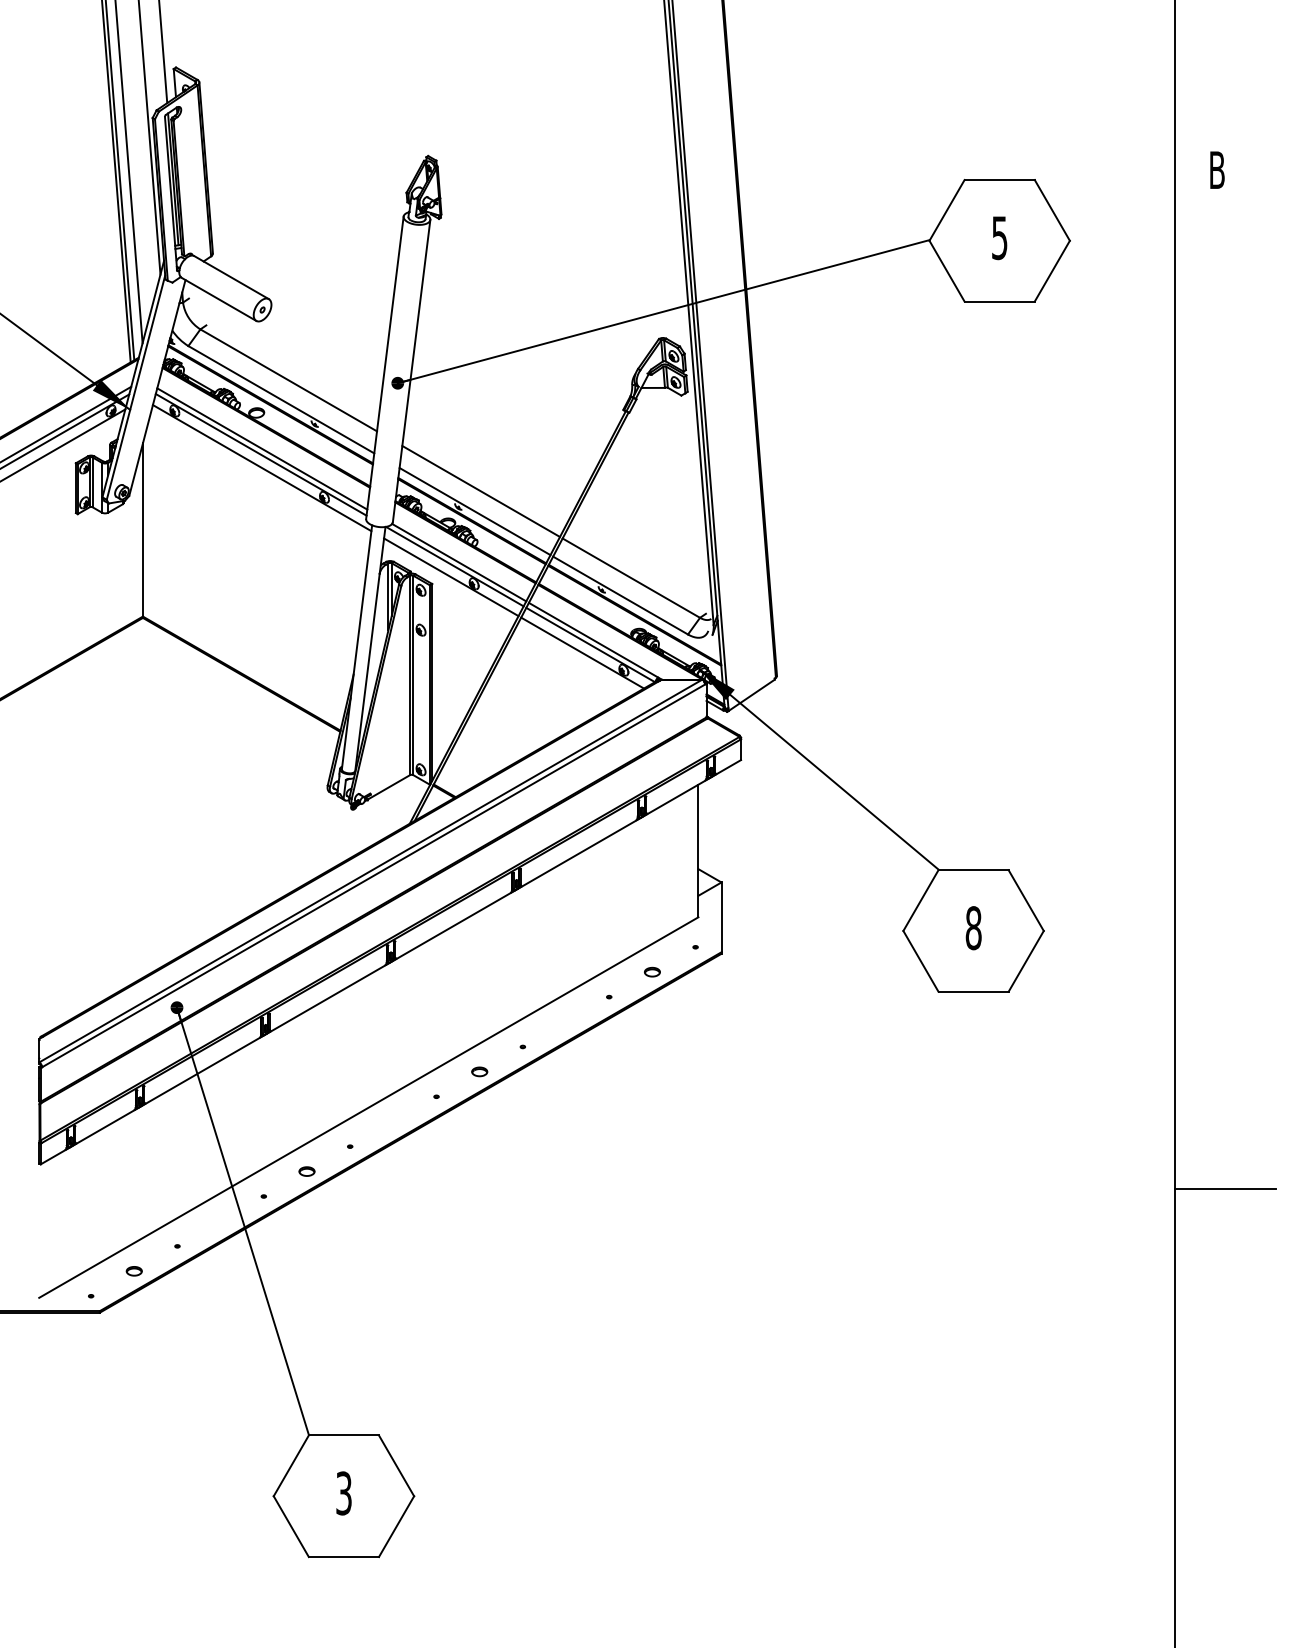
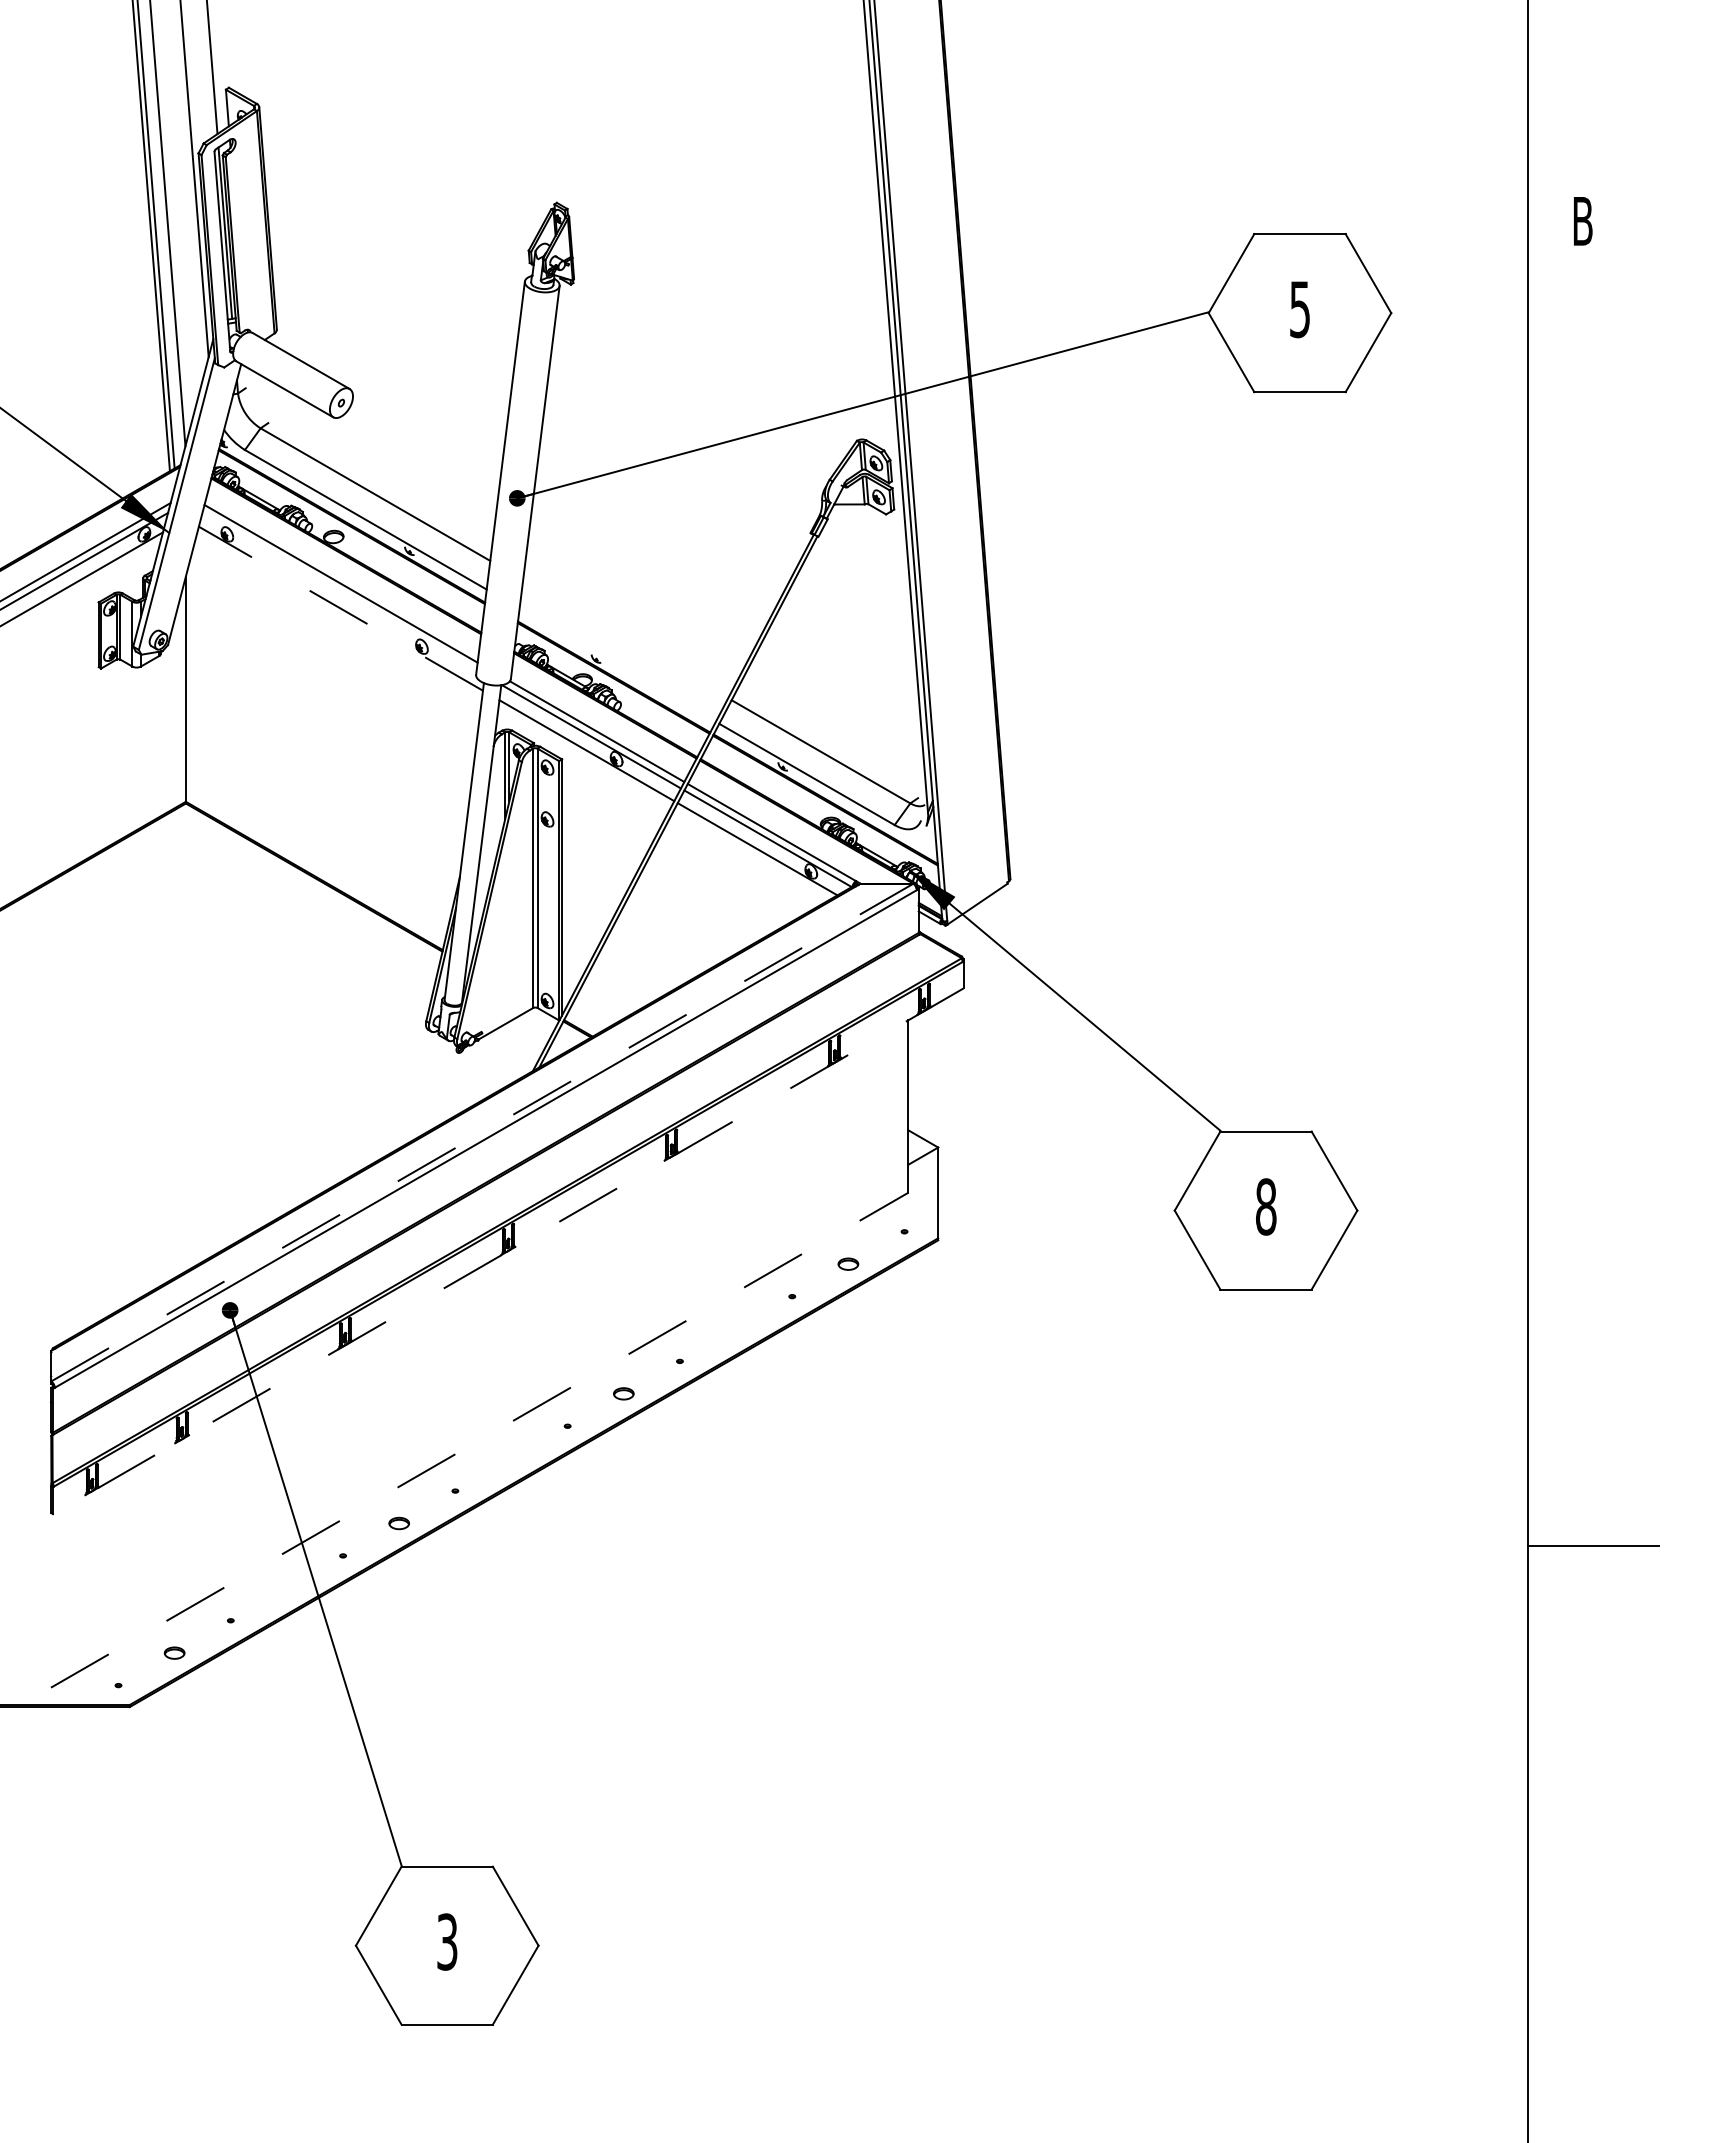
line: (261, 454) -> (339, 591), removed
line: (261, 467) -> (340, 608), solid -> dashed
line: (481, 491) -> (625, 638), removed
line: (474, 511) -> (617, 664), removed
line: (371, 870) -> (482, 1132), solid -> dashed
line: (391, 962) -> (508, 1251), solid -> dashed
line: (368, 1107) -> (479, 1440), solid -> dashed

